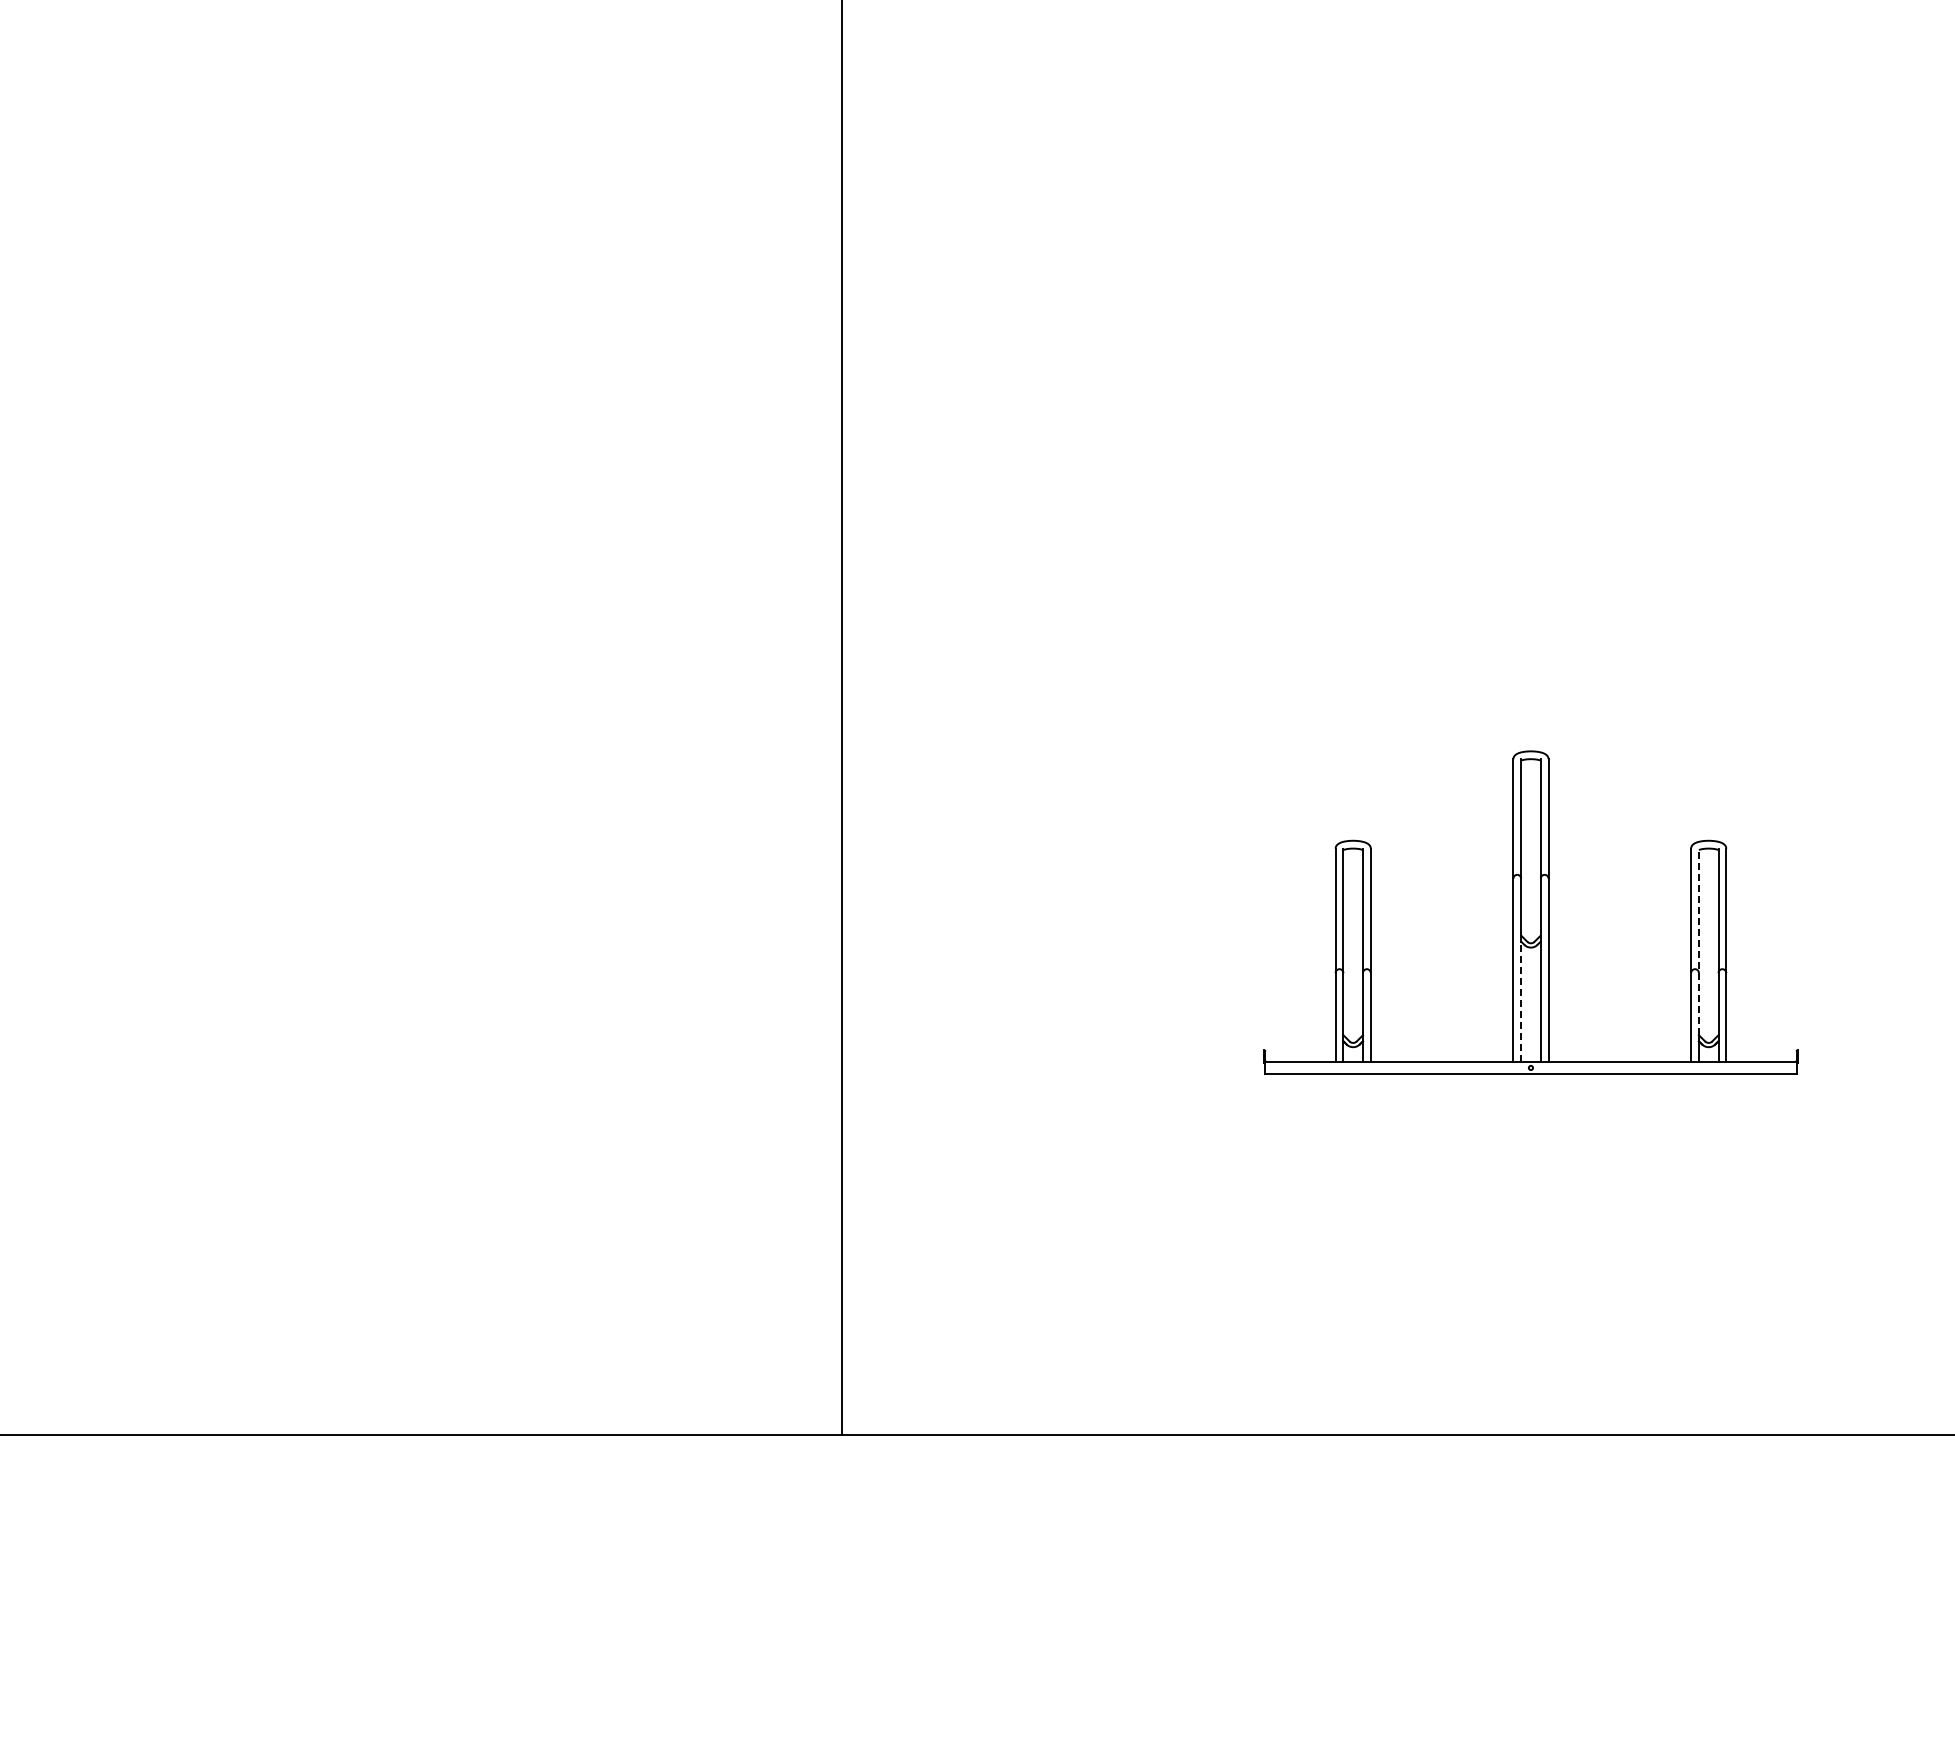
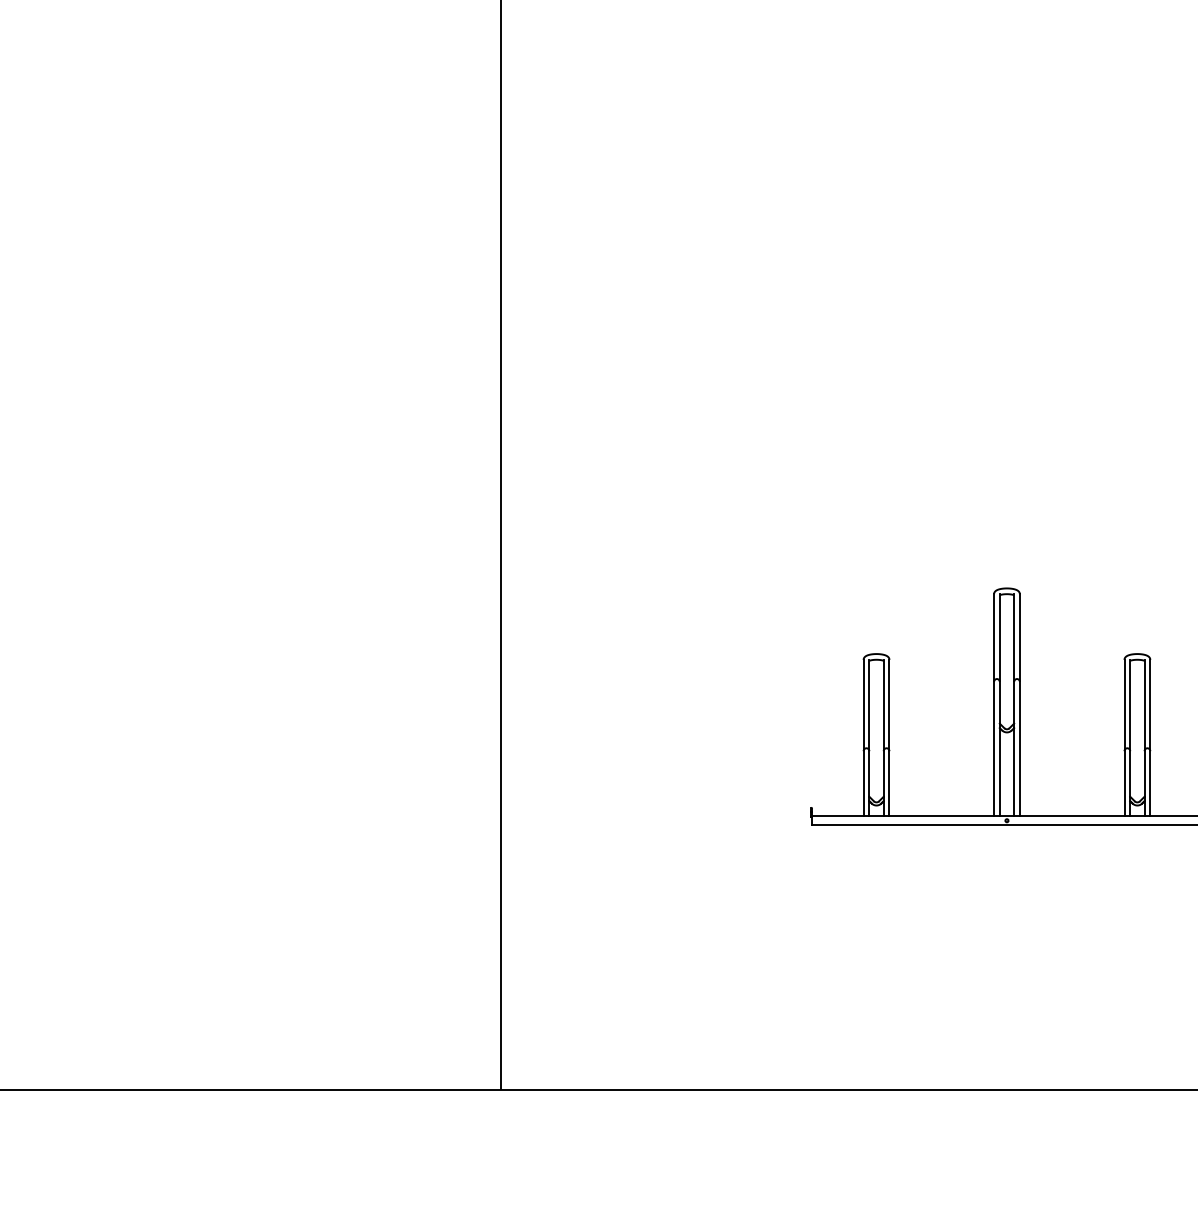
line: (1698, 941) -> (1129, 727), dashed -> solid
line: (1521, 1001) -> (1000, 771), dashed -> solid

